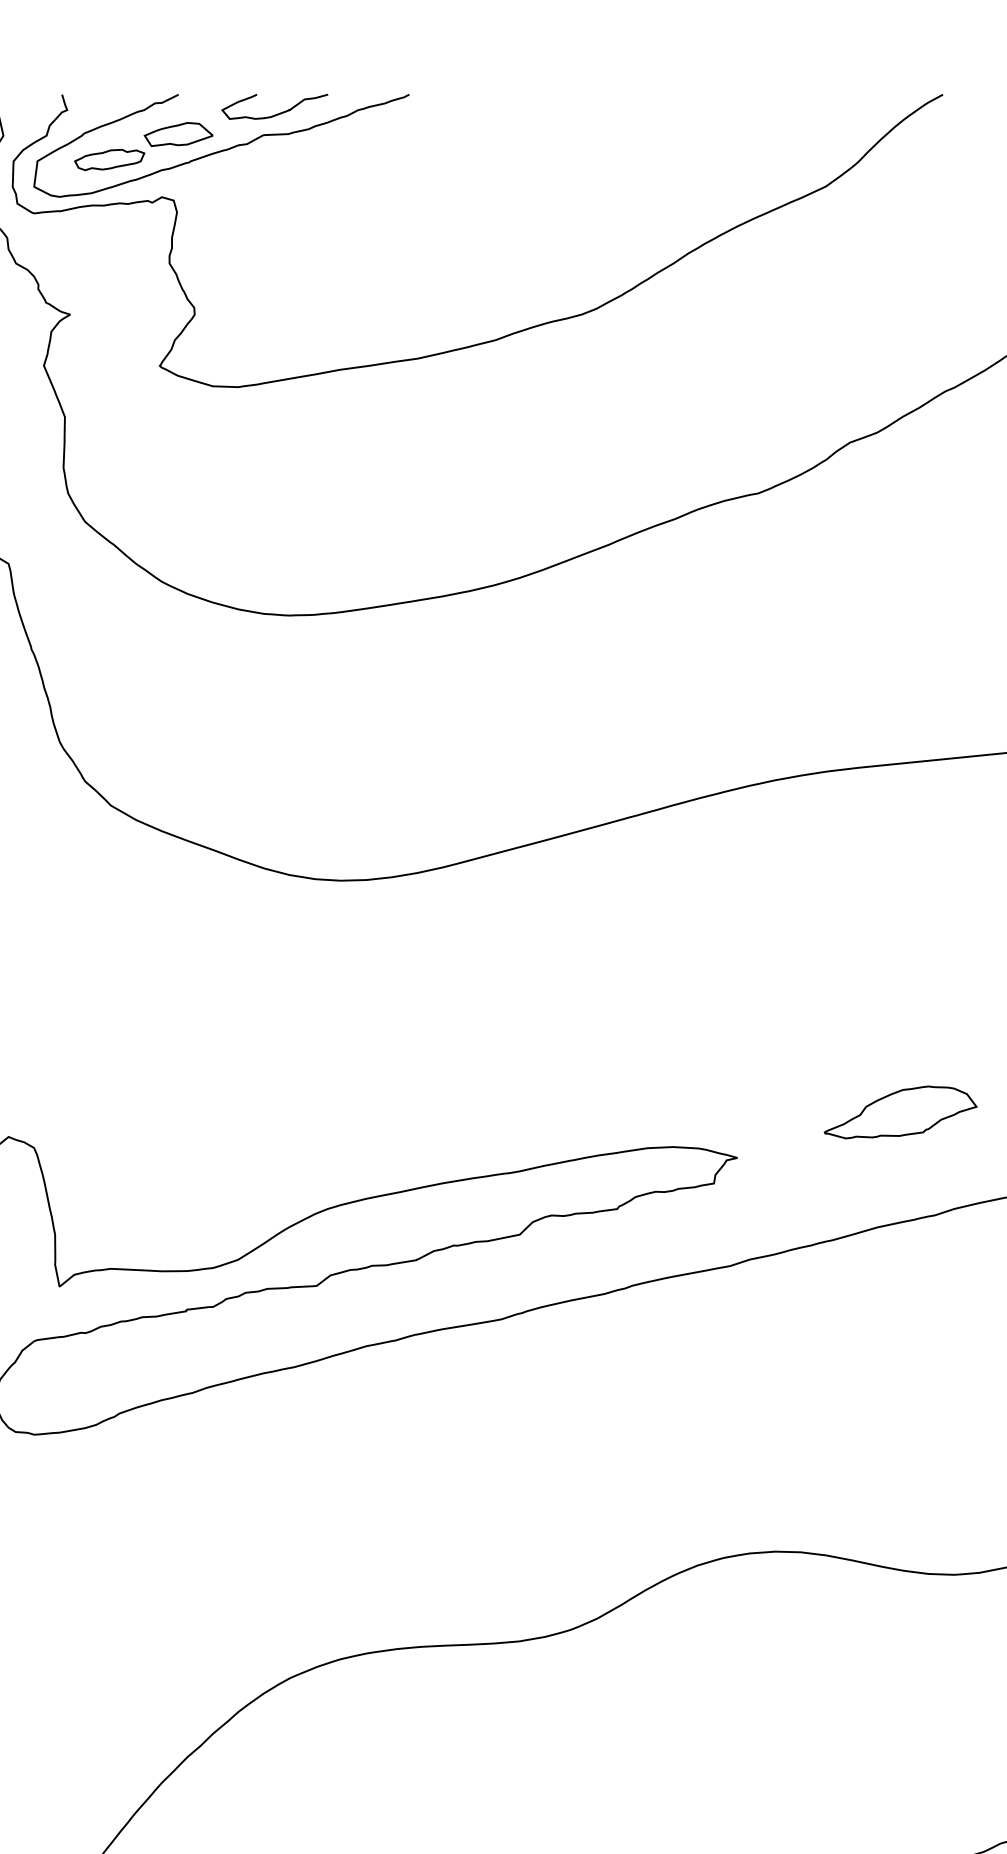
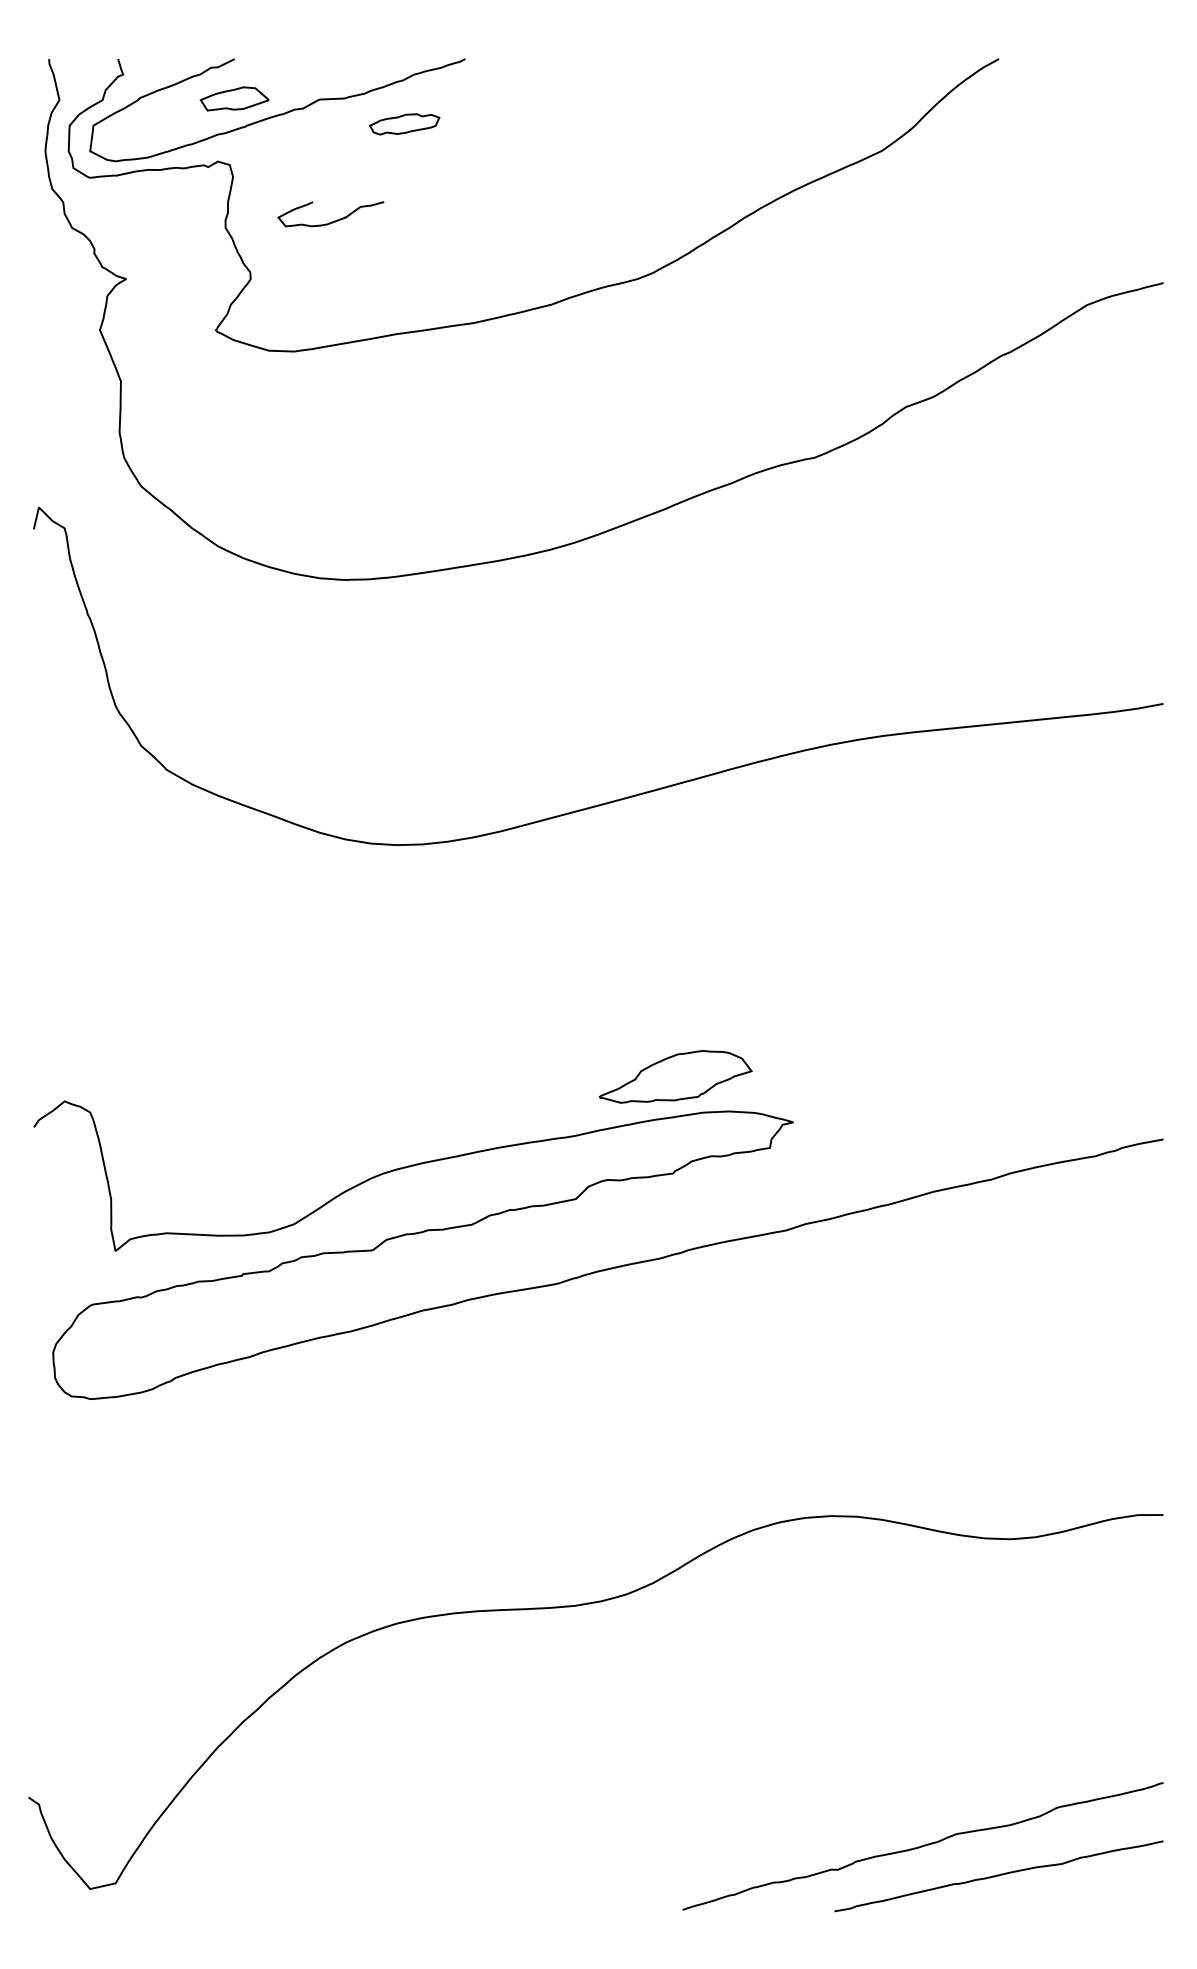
curve: (275, 114) -> (331, 221), moved
part: (109, 160) -> (404, 124), moved
part: (900, 1112) -> (675, 1076), moved

